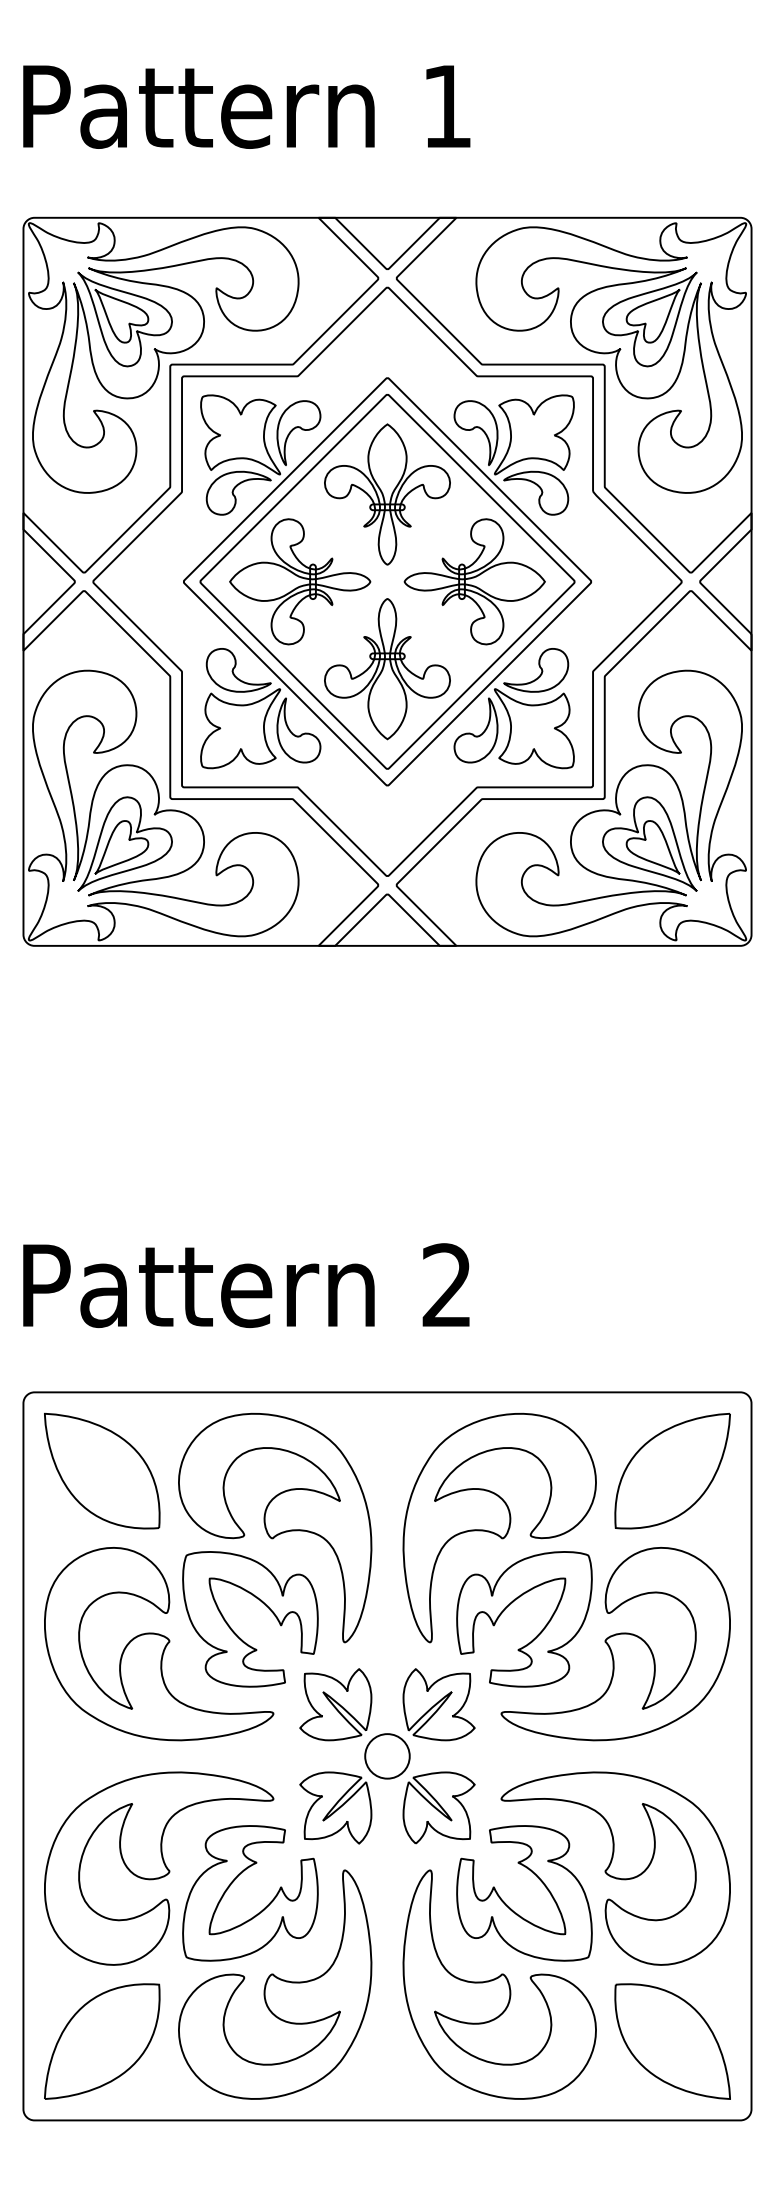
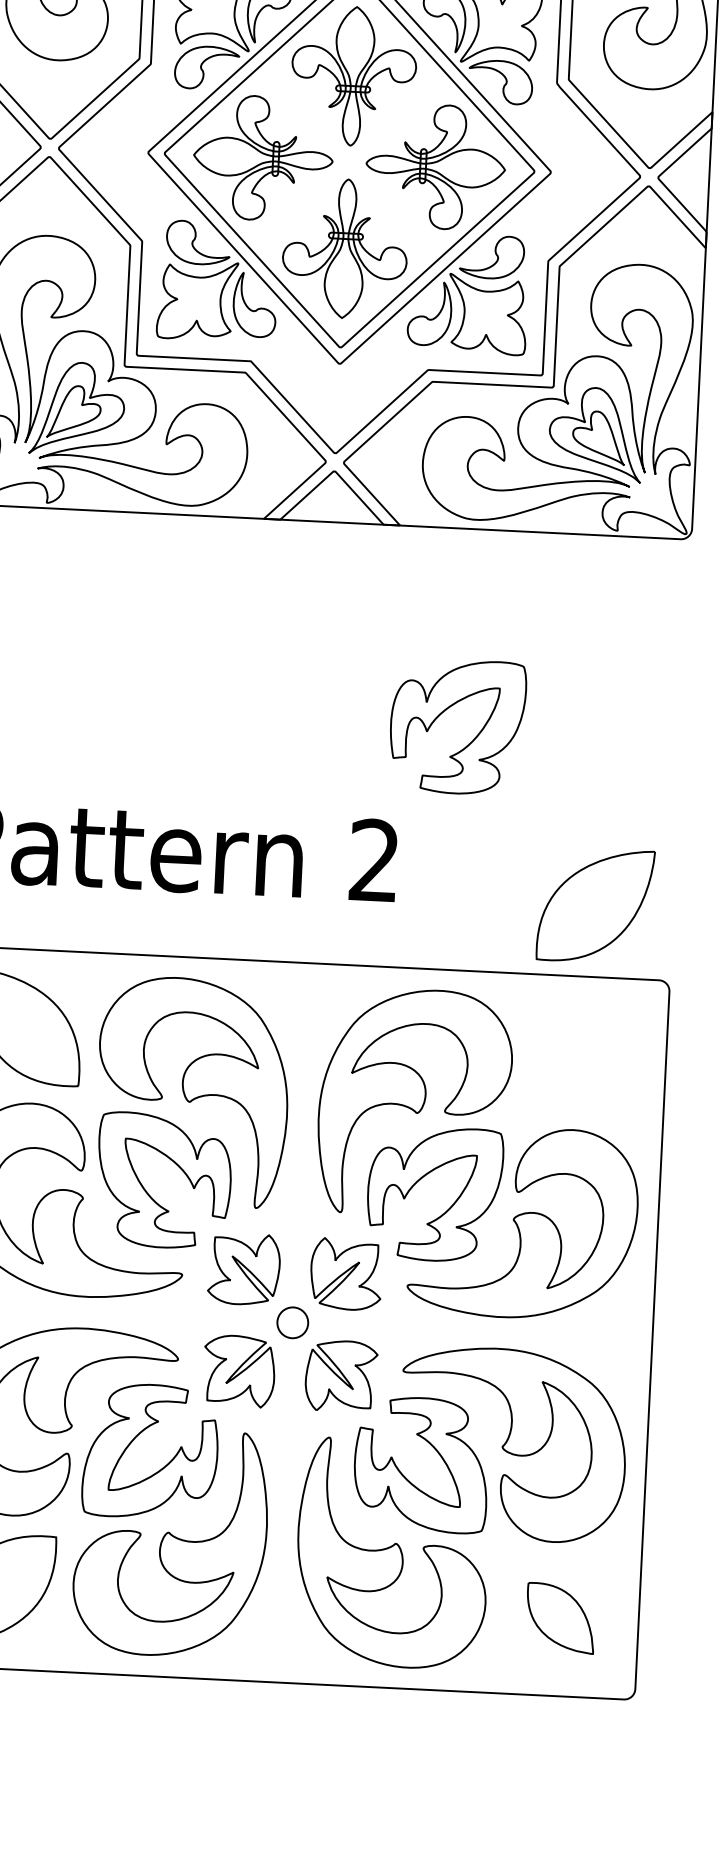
part: (538, 1160) -> (470, 741), added
part: (672, 1470) -> (595, 905), moved
circle: (387, 1756) -> (292, 1322), size x0.7
part: (672, 2041) -> (560, 1618), size x0.6

